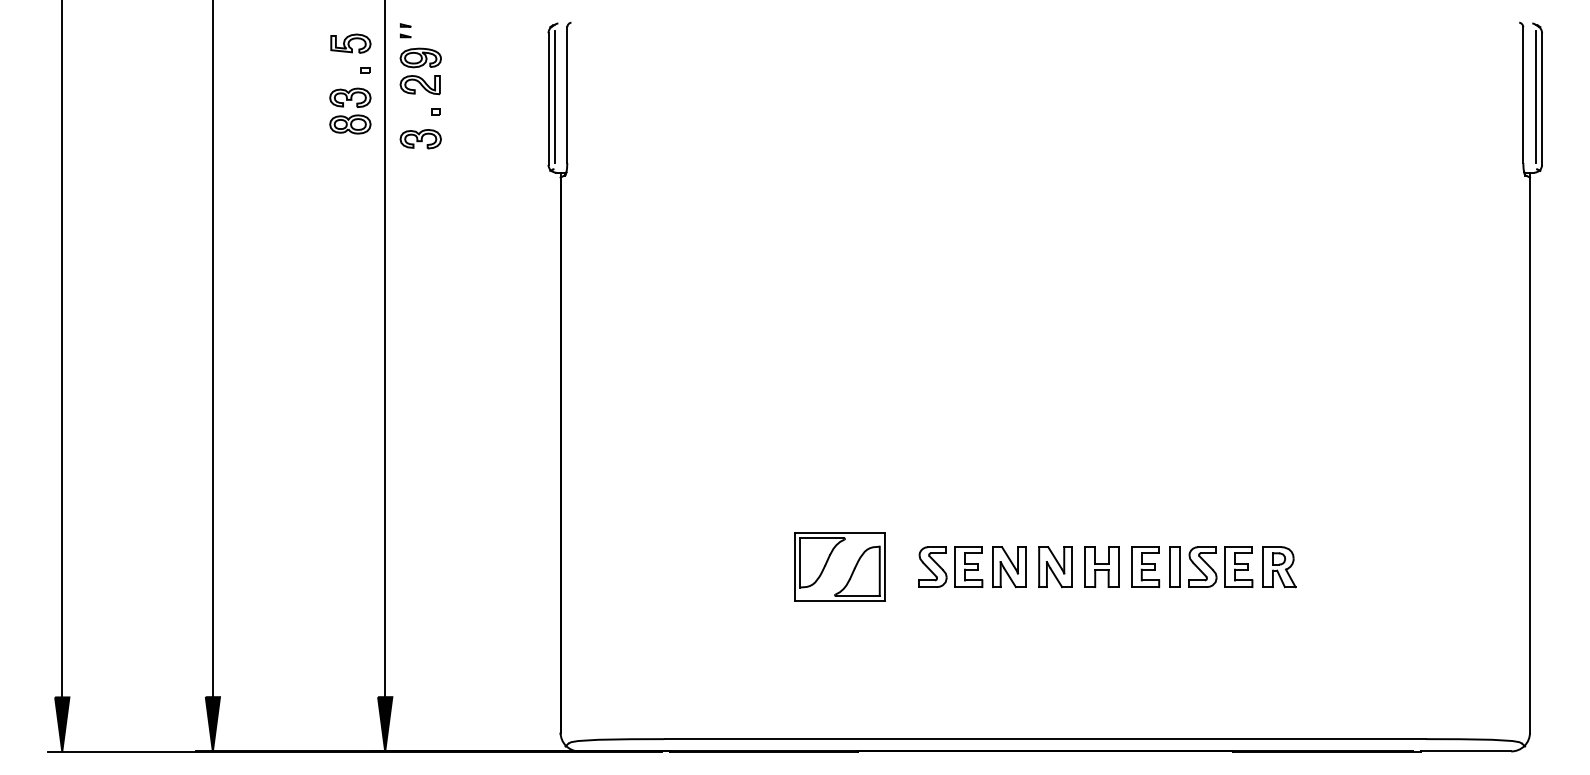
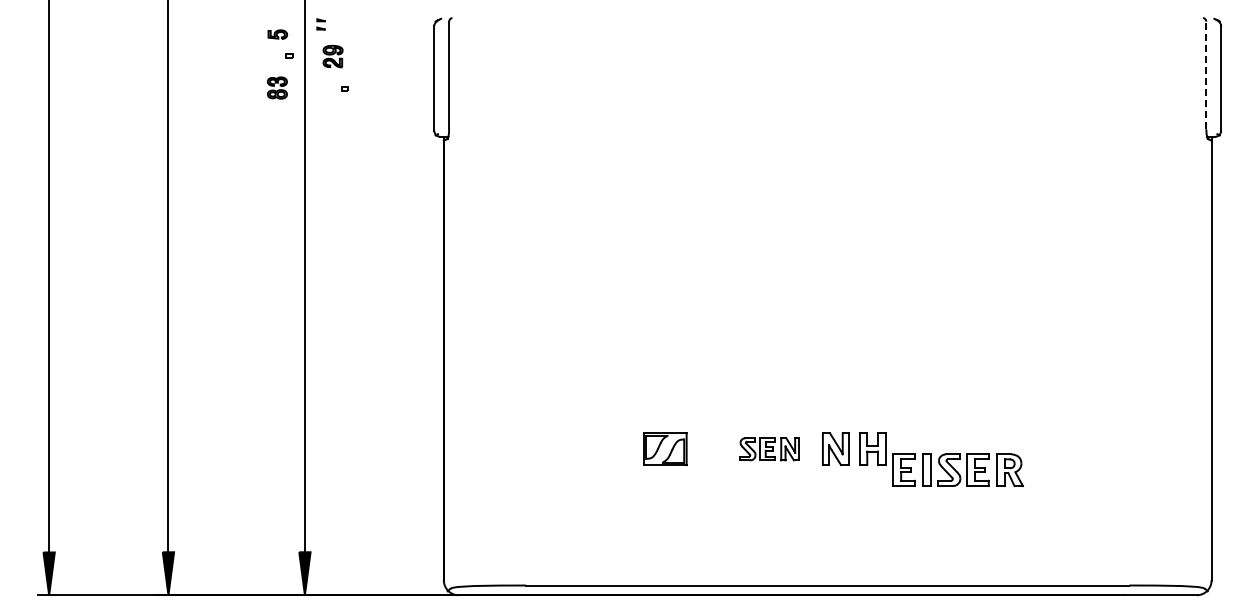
part: (350, 43) -> (277, 34), size x0.6
part: (420, 71) -> (332, 56), size x0.6
line: (1523, 95) -> (1206, 75), solid -> dashed
line: (555, 96) -> (439, 76), removed
line: (1536, 96) -> (1216, 76), removed
part: (350, 110) -> (277, 87), size x0.6
part: (420, 139) -> (332, 110), removed
part: (840, 566) -> (665, 448), size x0.6
part: (971, 567) -> (769, 449), size x0.7
part: (1212, 567) -> (957, 470), moved

